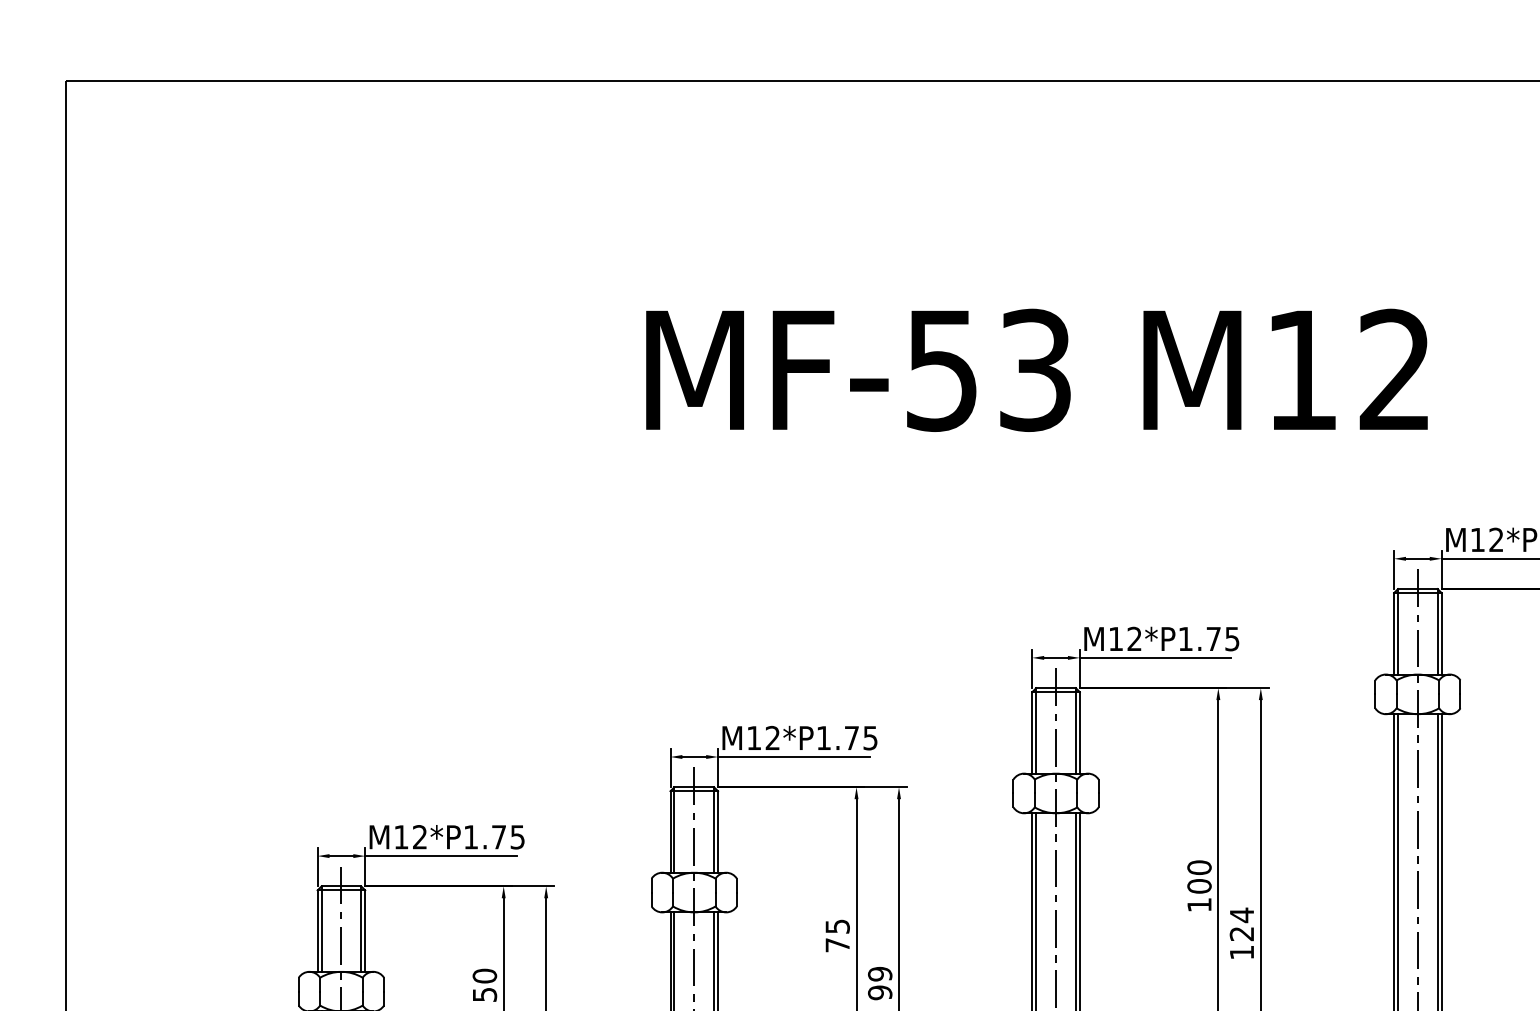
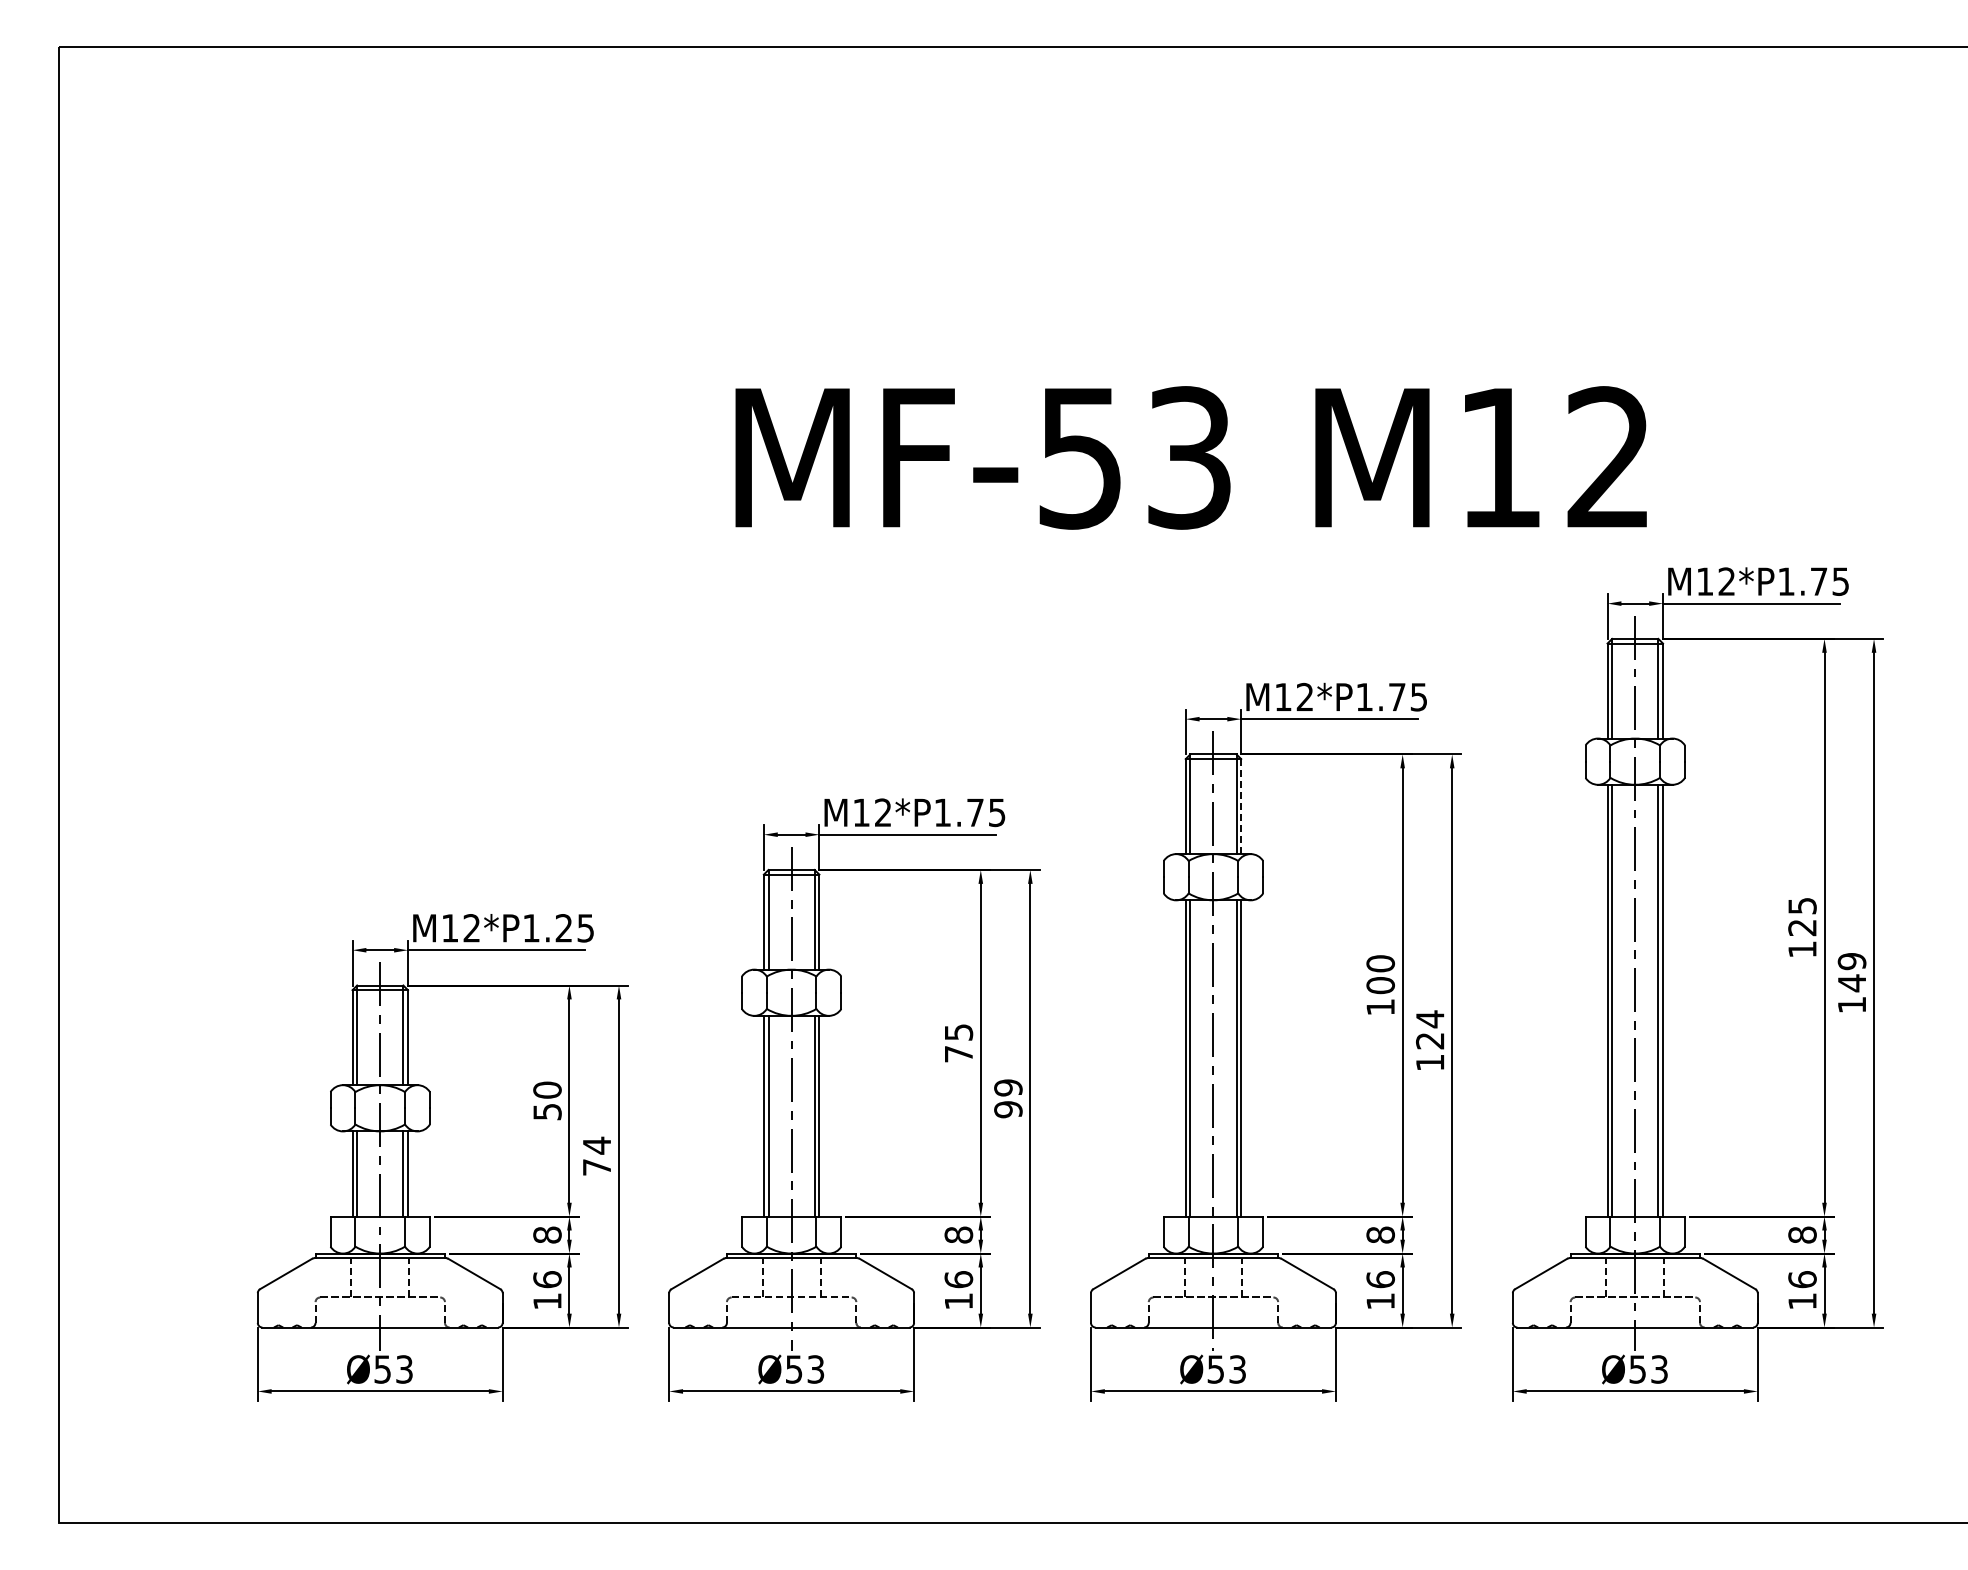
text: (1036, 370) -> (1190, 457), moved
line: (1080, 732) -> (1241, 806), solid -> dashed
text: (498, 837) -> (563, 928), M12*P1.75 -> M12*P1.25

